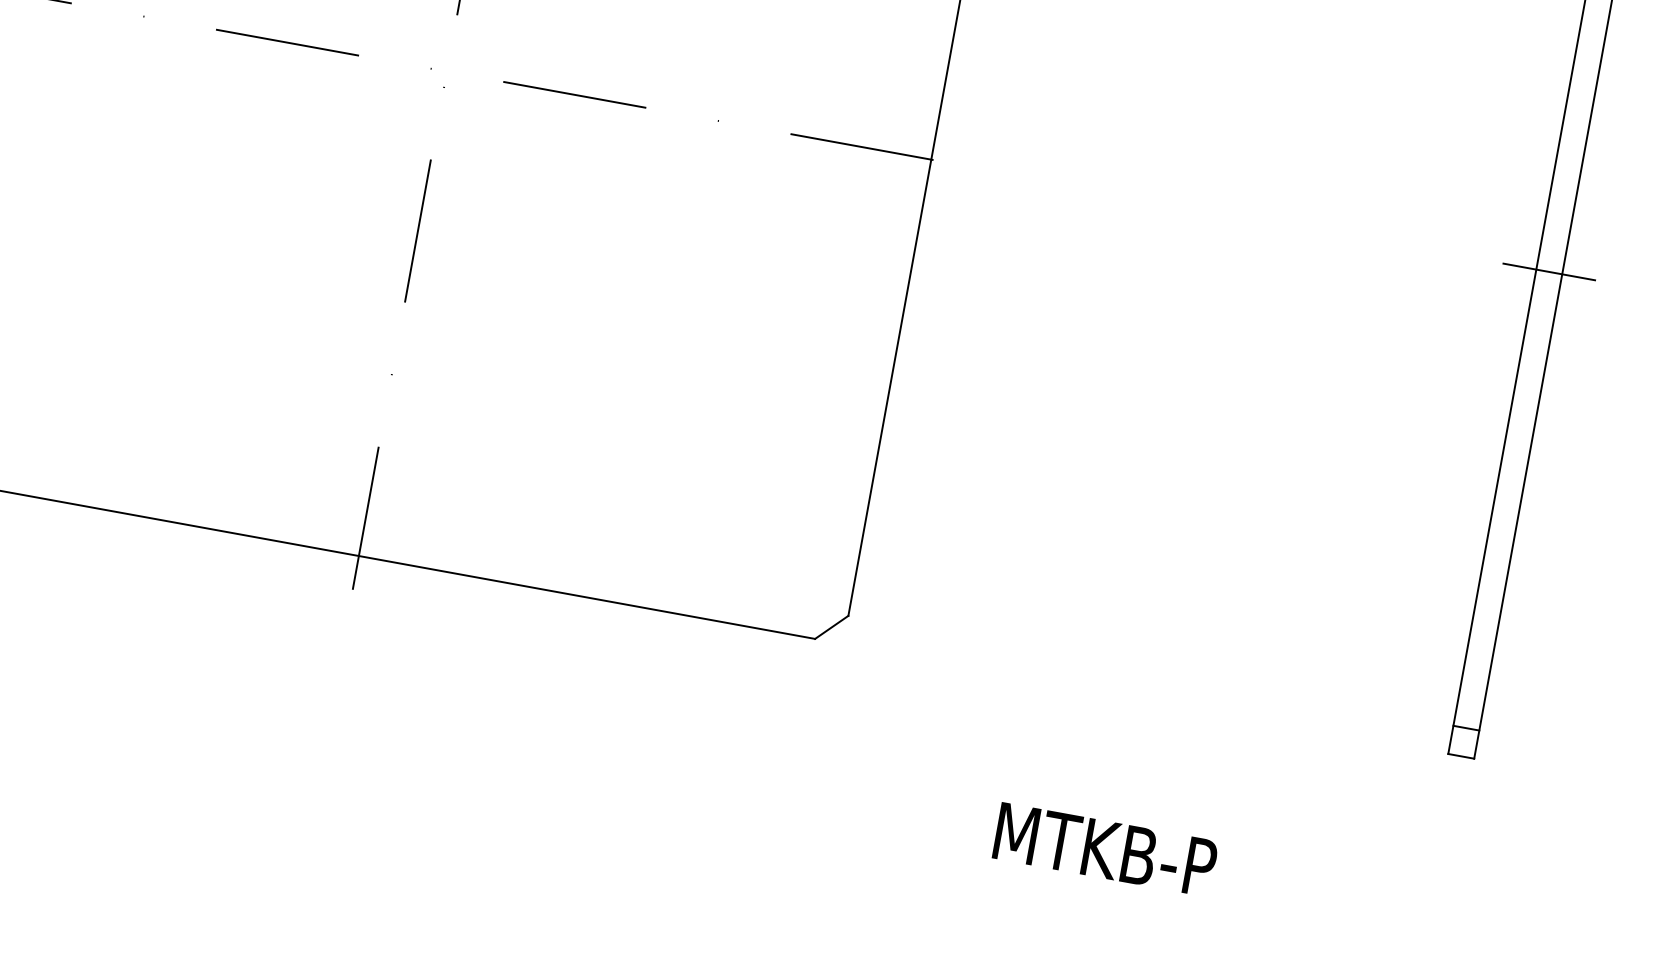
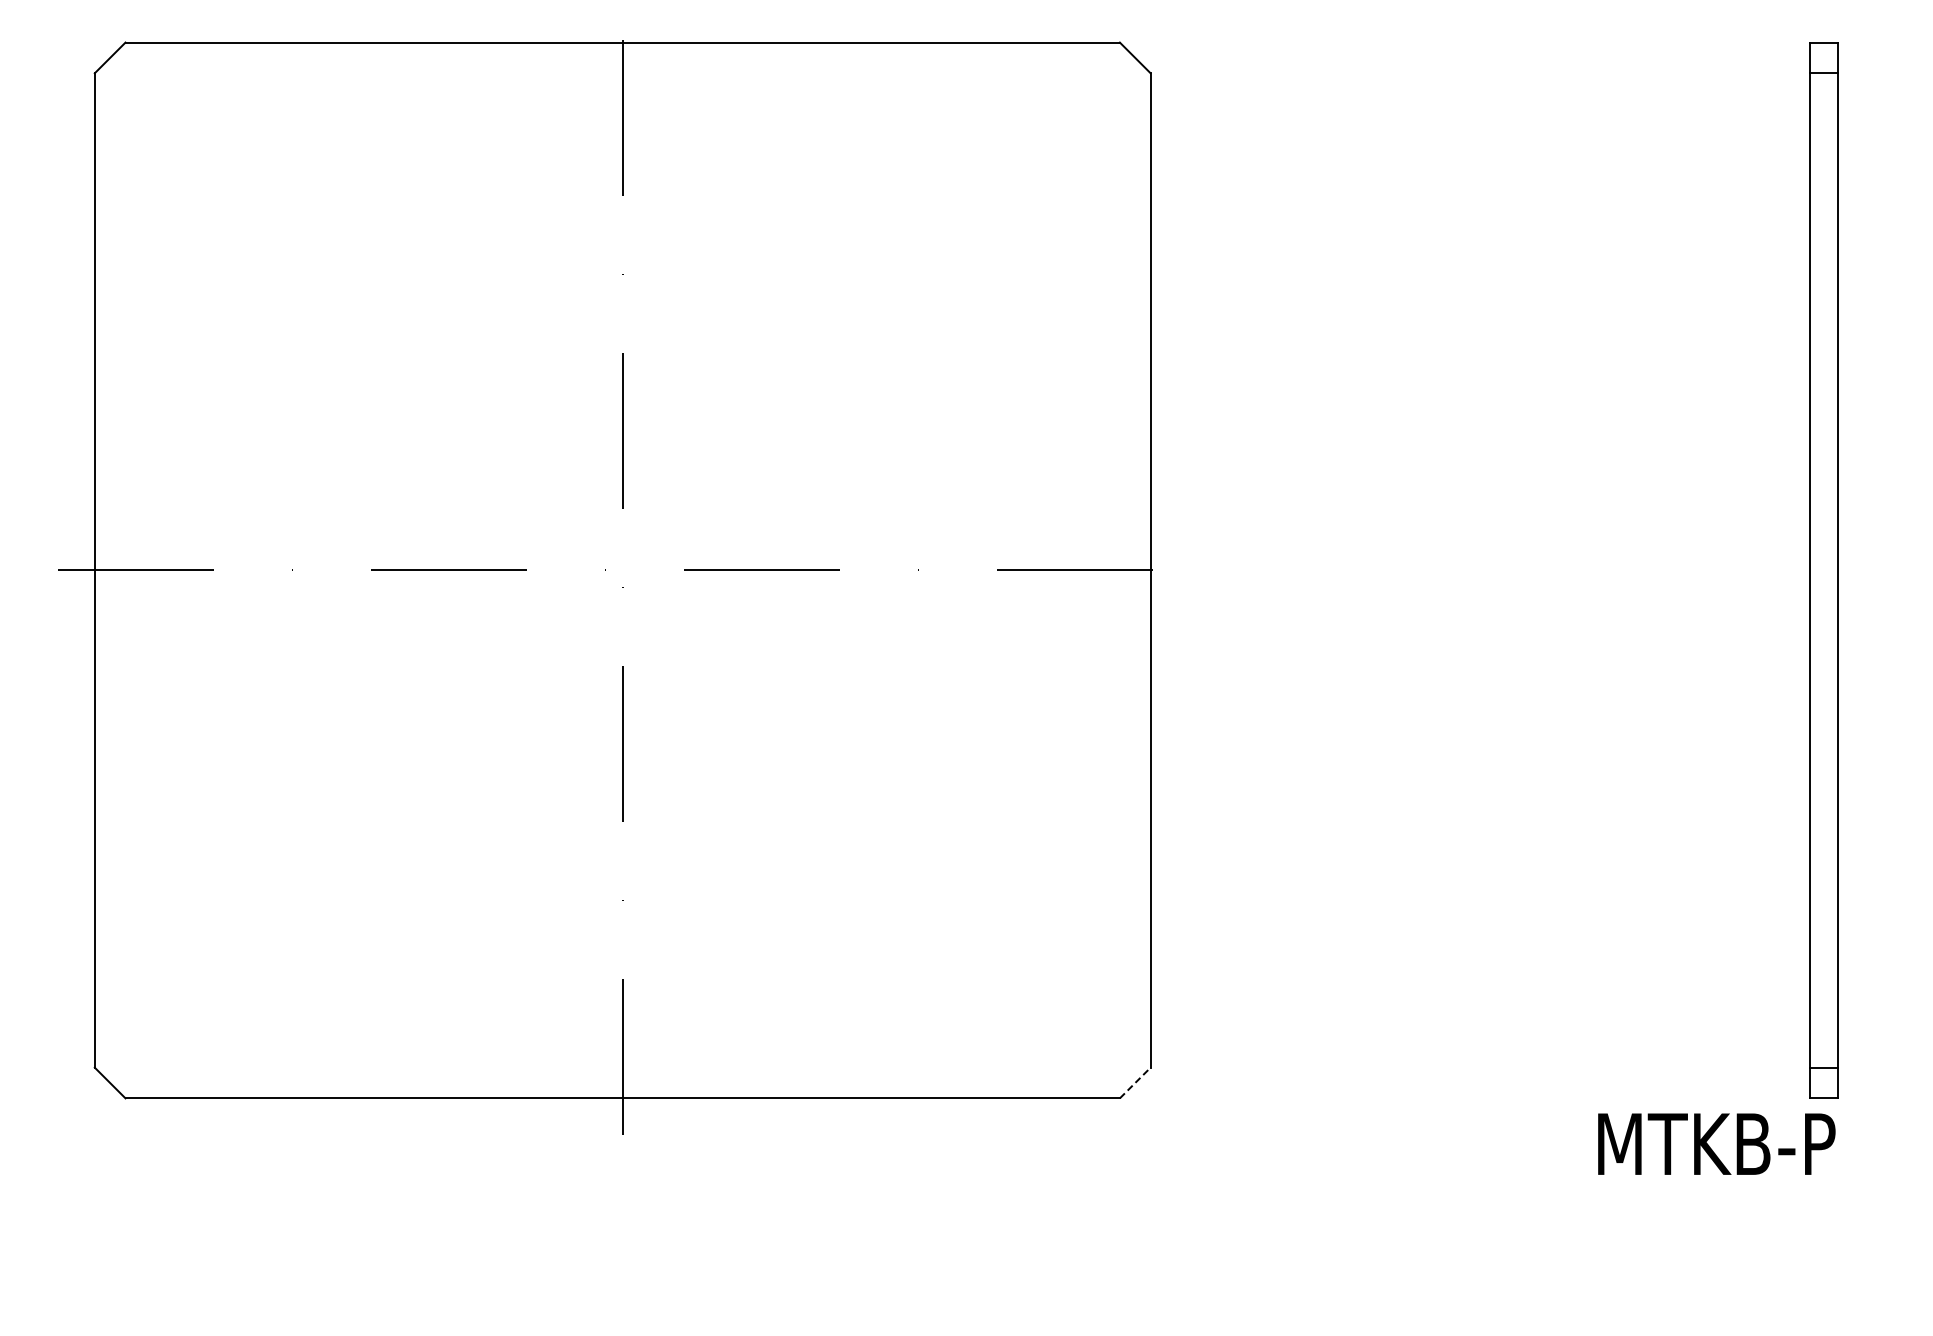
line: (1549, 272) -> (1824, 570), removed
line: (831, 627) -> (1135, 1083), solid -> dashed
text: (1105, 849) -> (1716, 1143), moved

